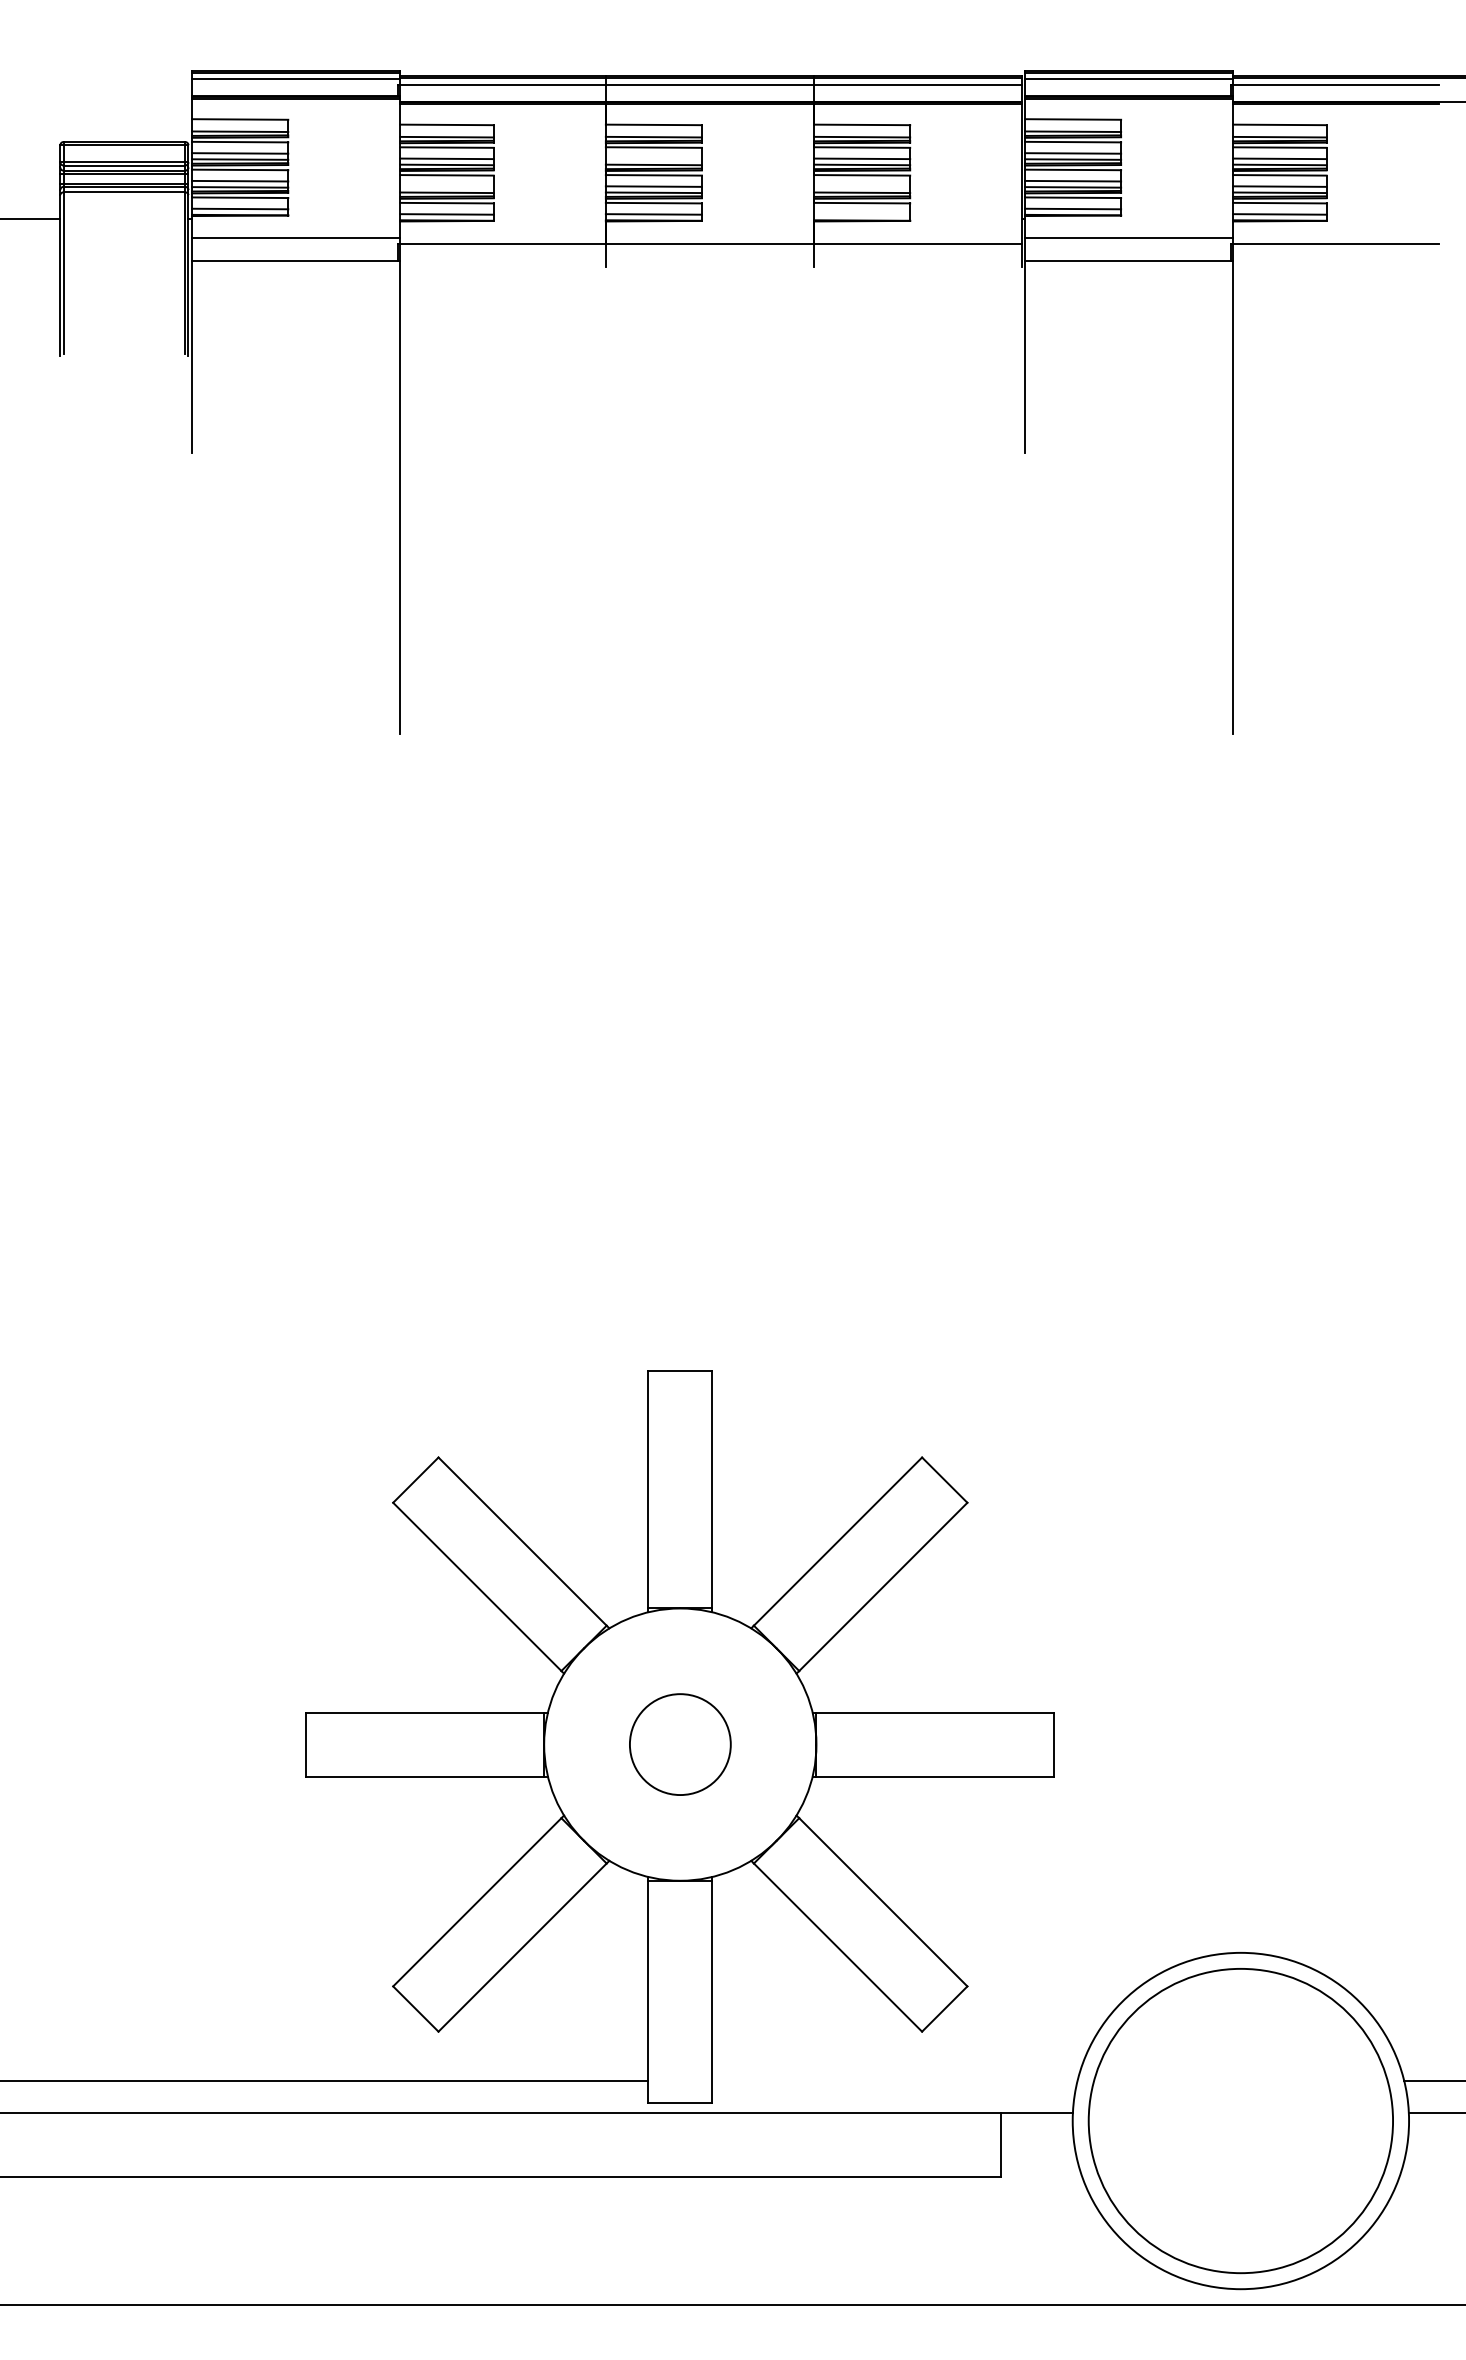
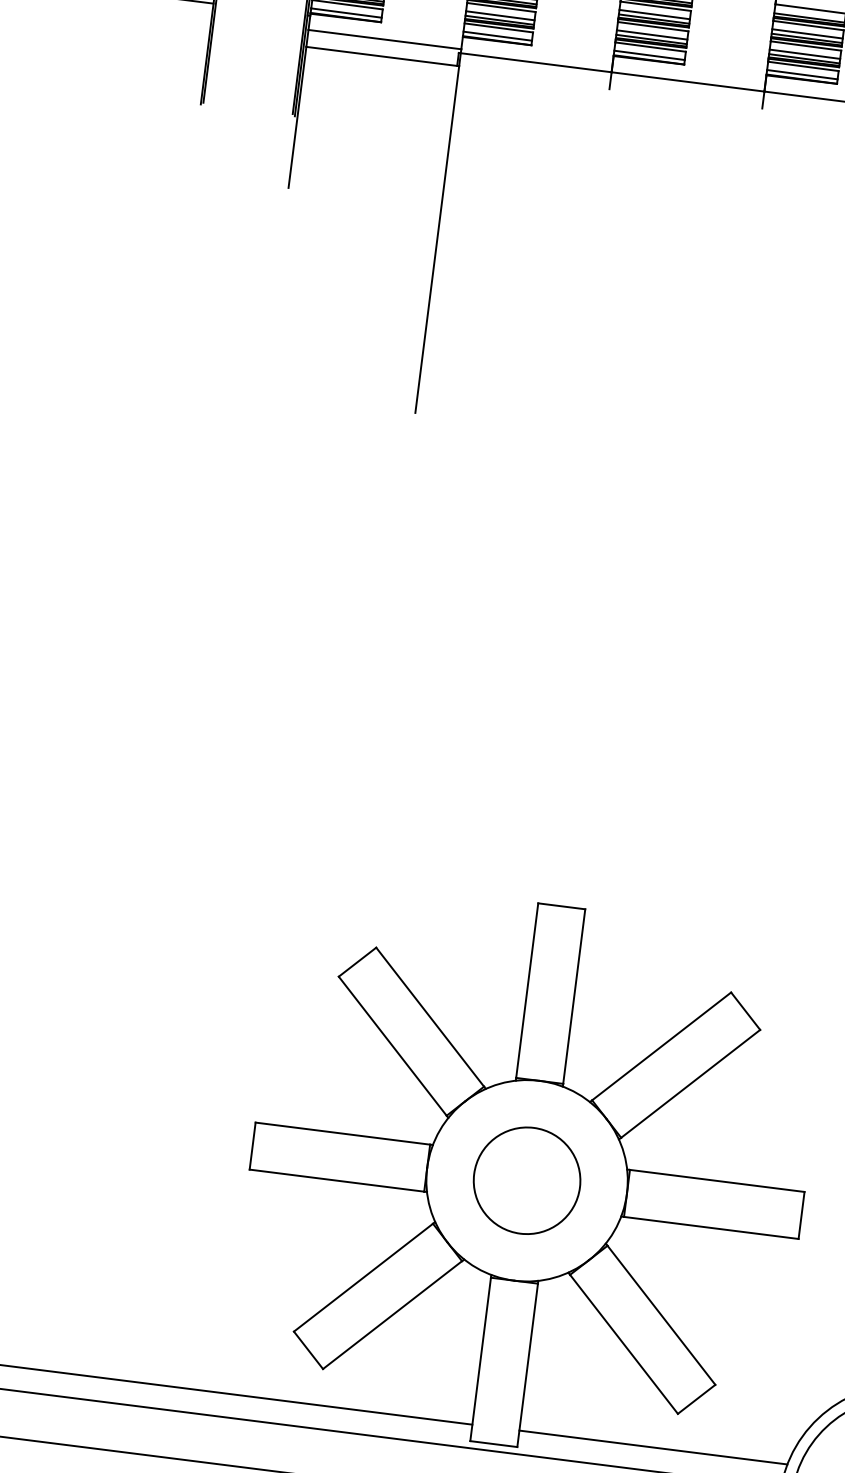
line: (653, 158) -> (654, 14), added
line: (446, 186) -> (499, 15), added
line: (862, 186) -> (805, 54), added
line: (862, 214) -> (802, 74), added
circle: (680, 1744) -> (527, 1180), size x1.43
line: (894, 2080) -> (653, 1447), added

